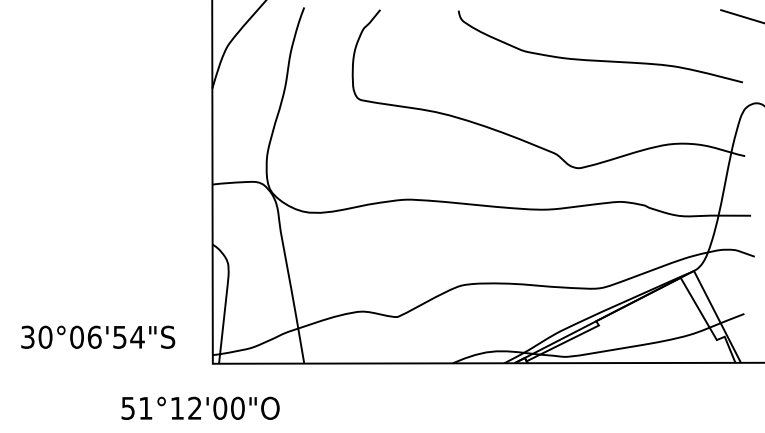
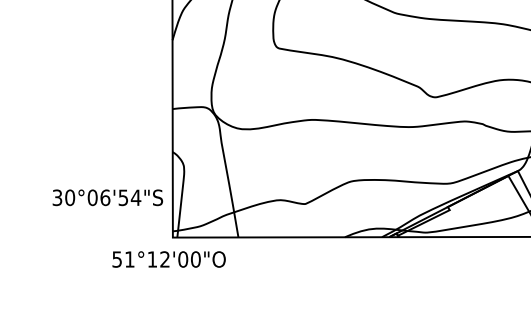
text: (98, 336) -> (108, 197), moved
text: (200, 407) -> (169, 258), moved

